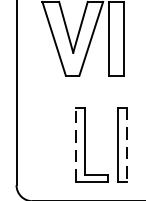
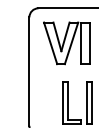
line: (76, 145) -> (63, 103), dashed -> solid
line: (126, 145) -> (91, 103), dashed -> solid

